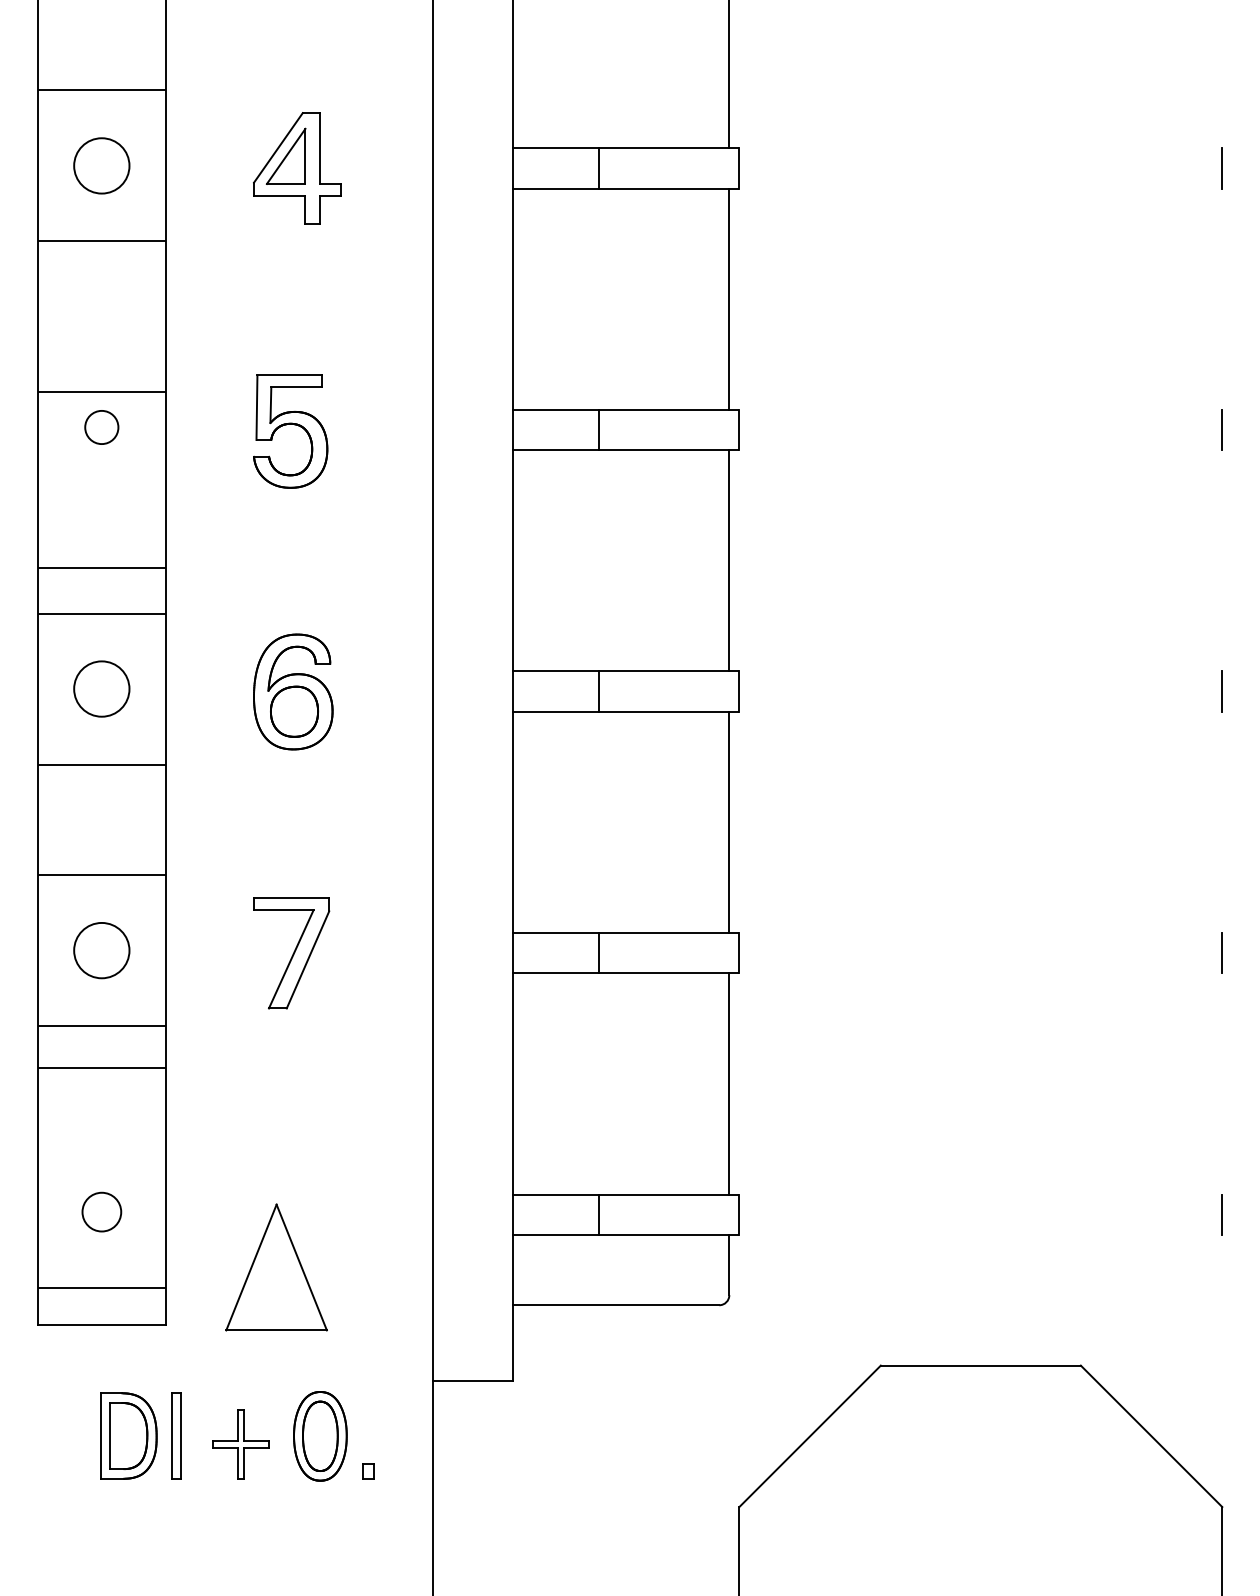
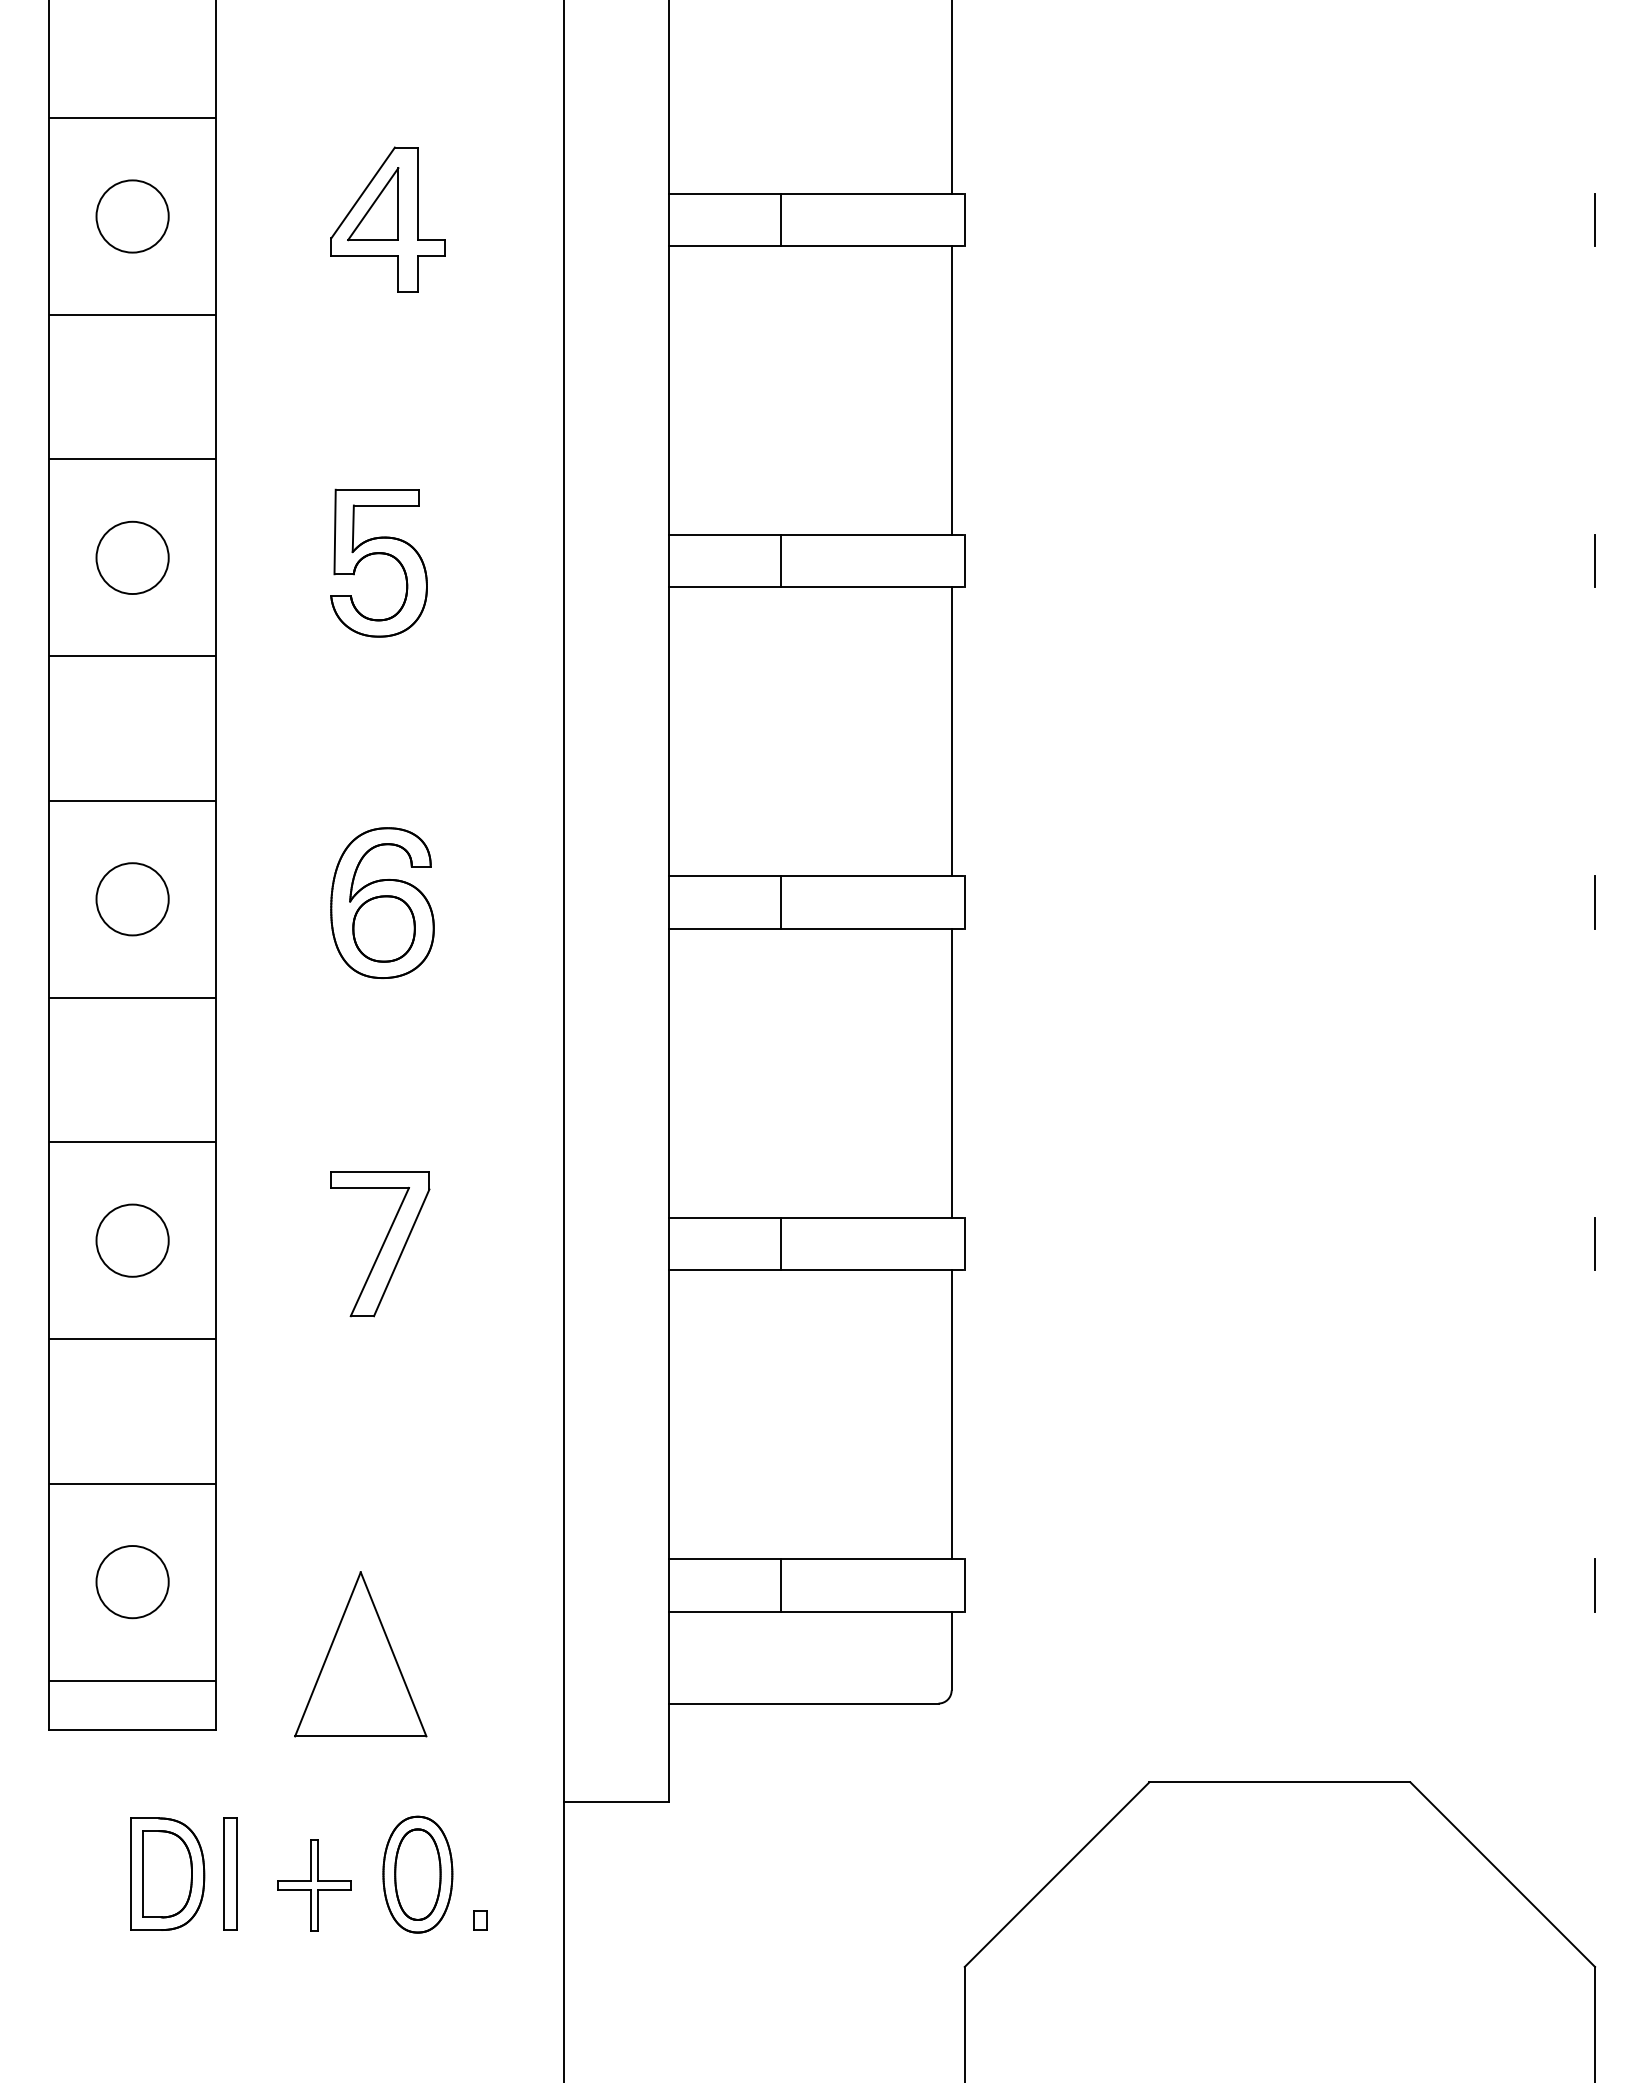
line: (101, 392) -> (132, 460), moved
circle: (101, 427) -> (132, 557), size x1.67
line: (101, 567) -> (132, 655), moved
line: (101, 1067) -> (132, 1483), moved
circle: (101, 1211) -> (132, 1581), size x1.43

